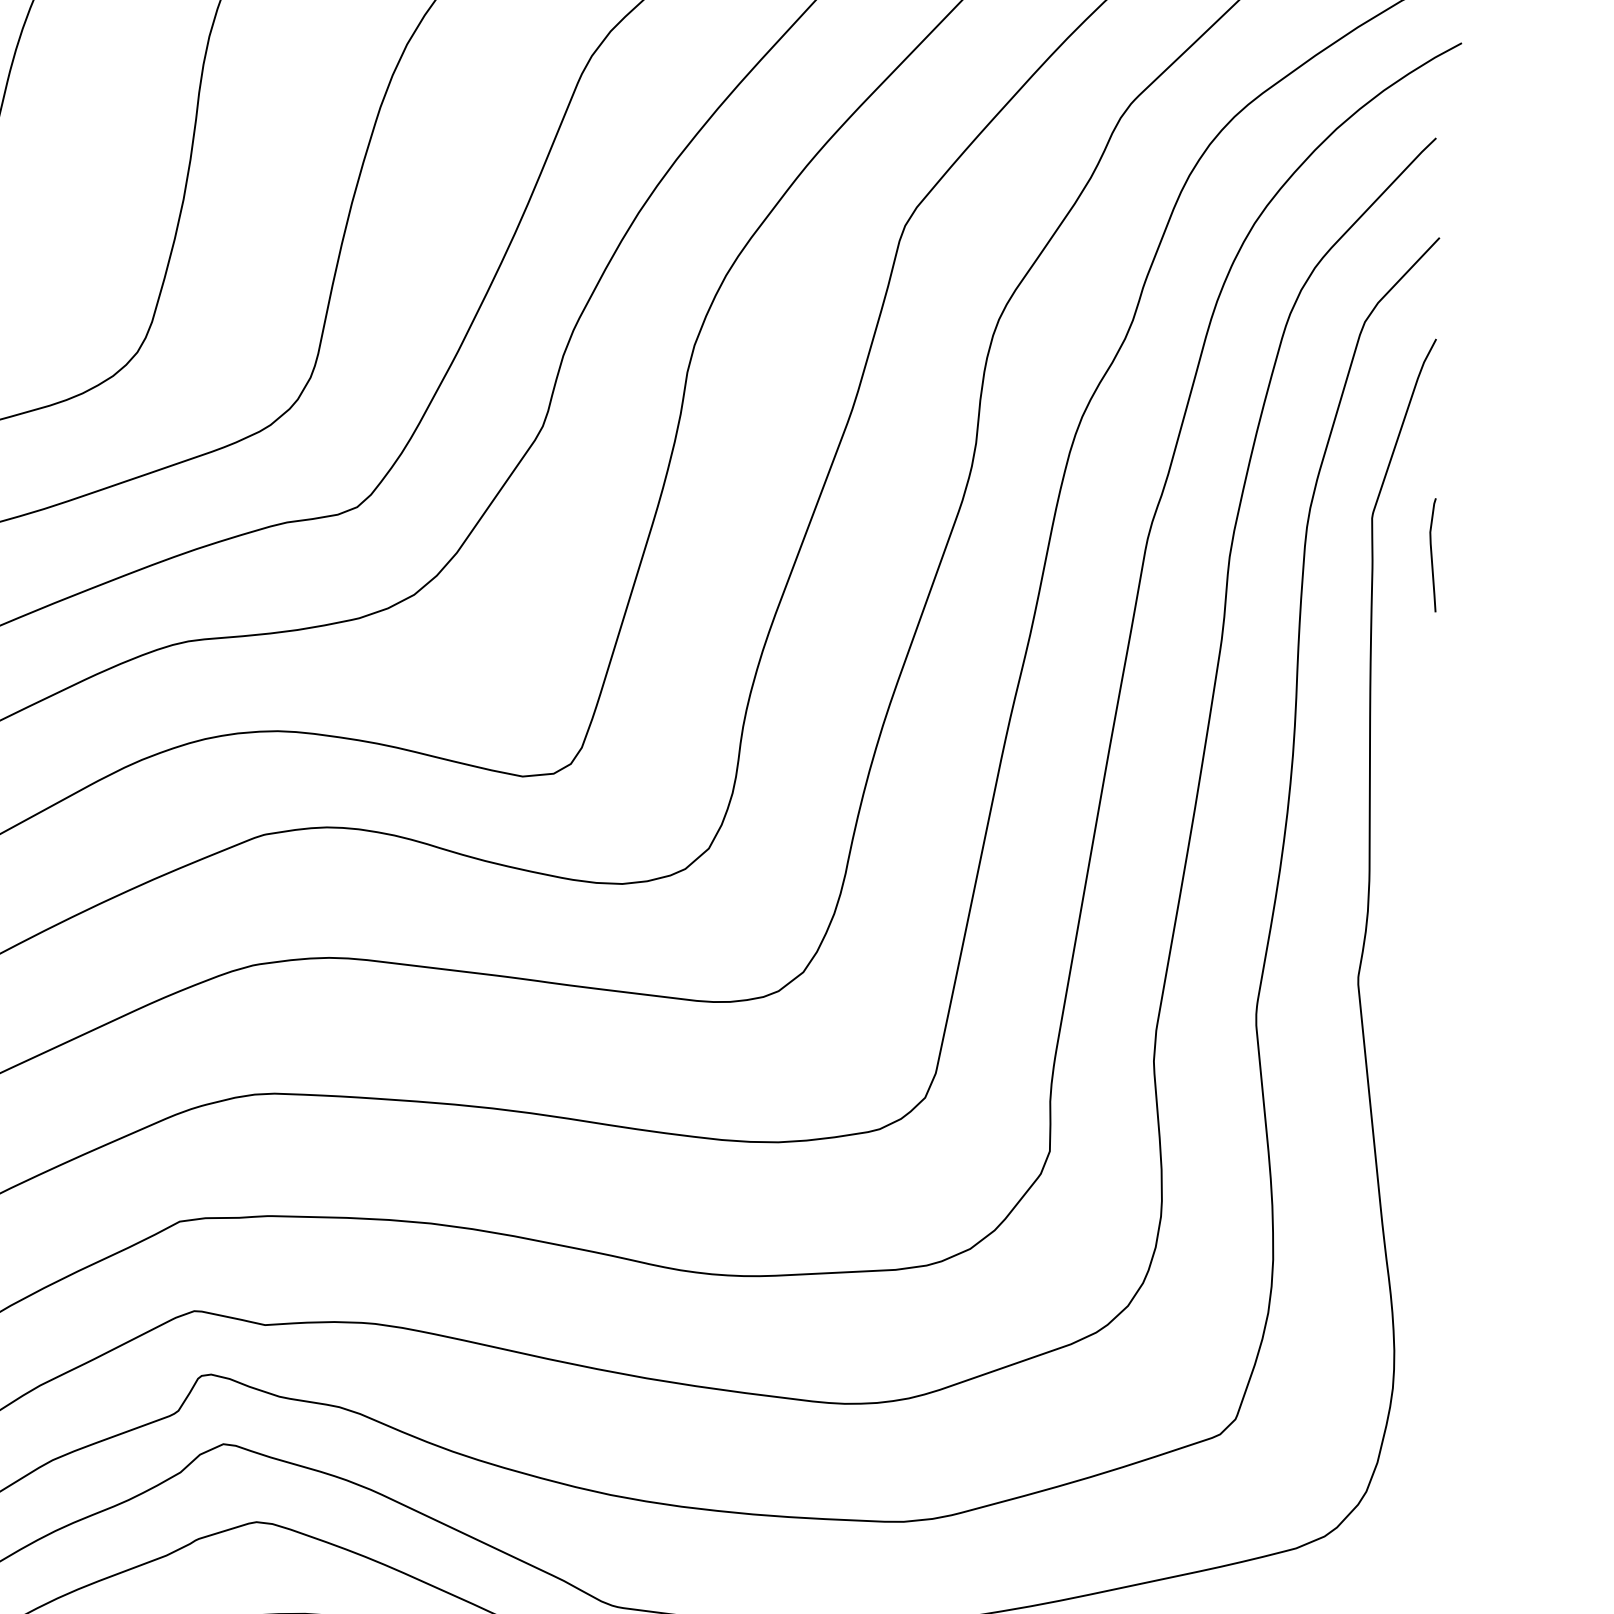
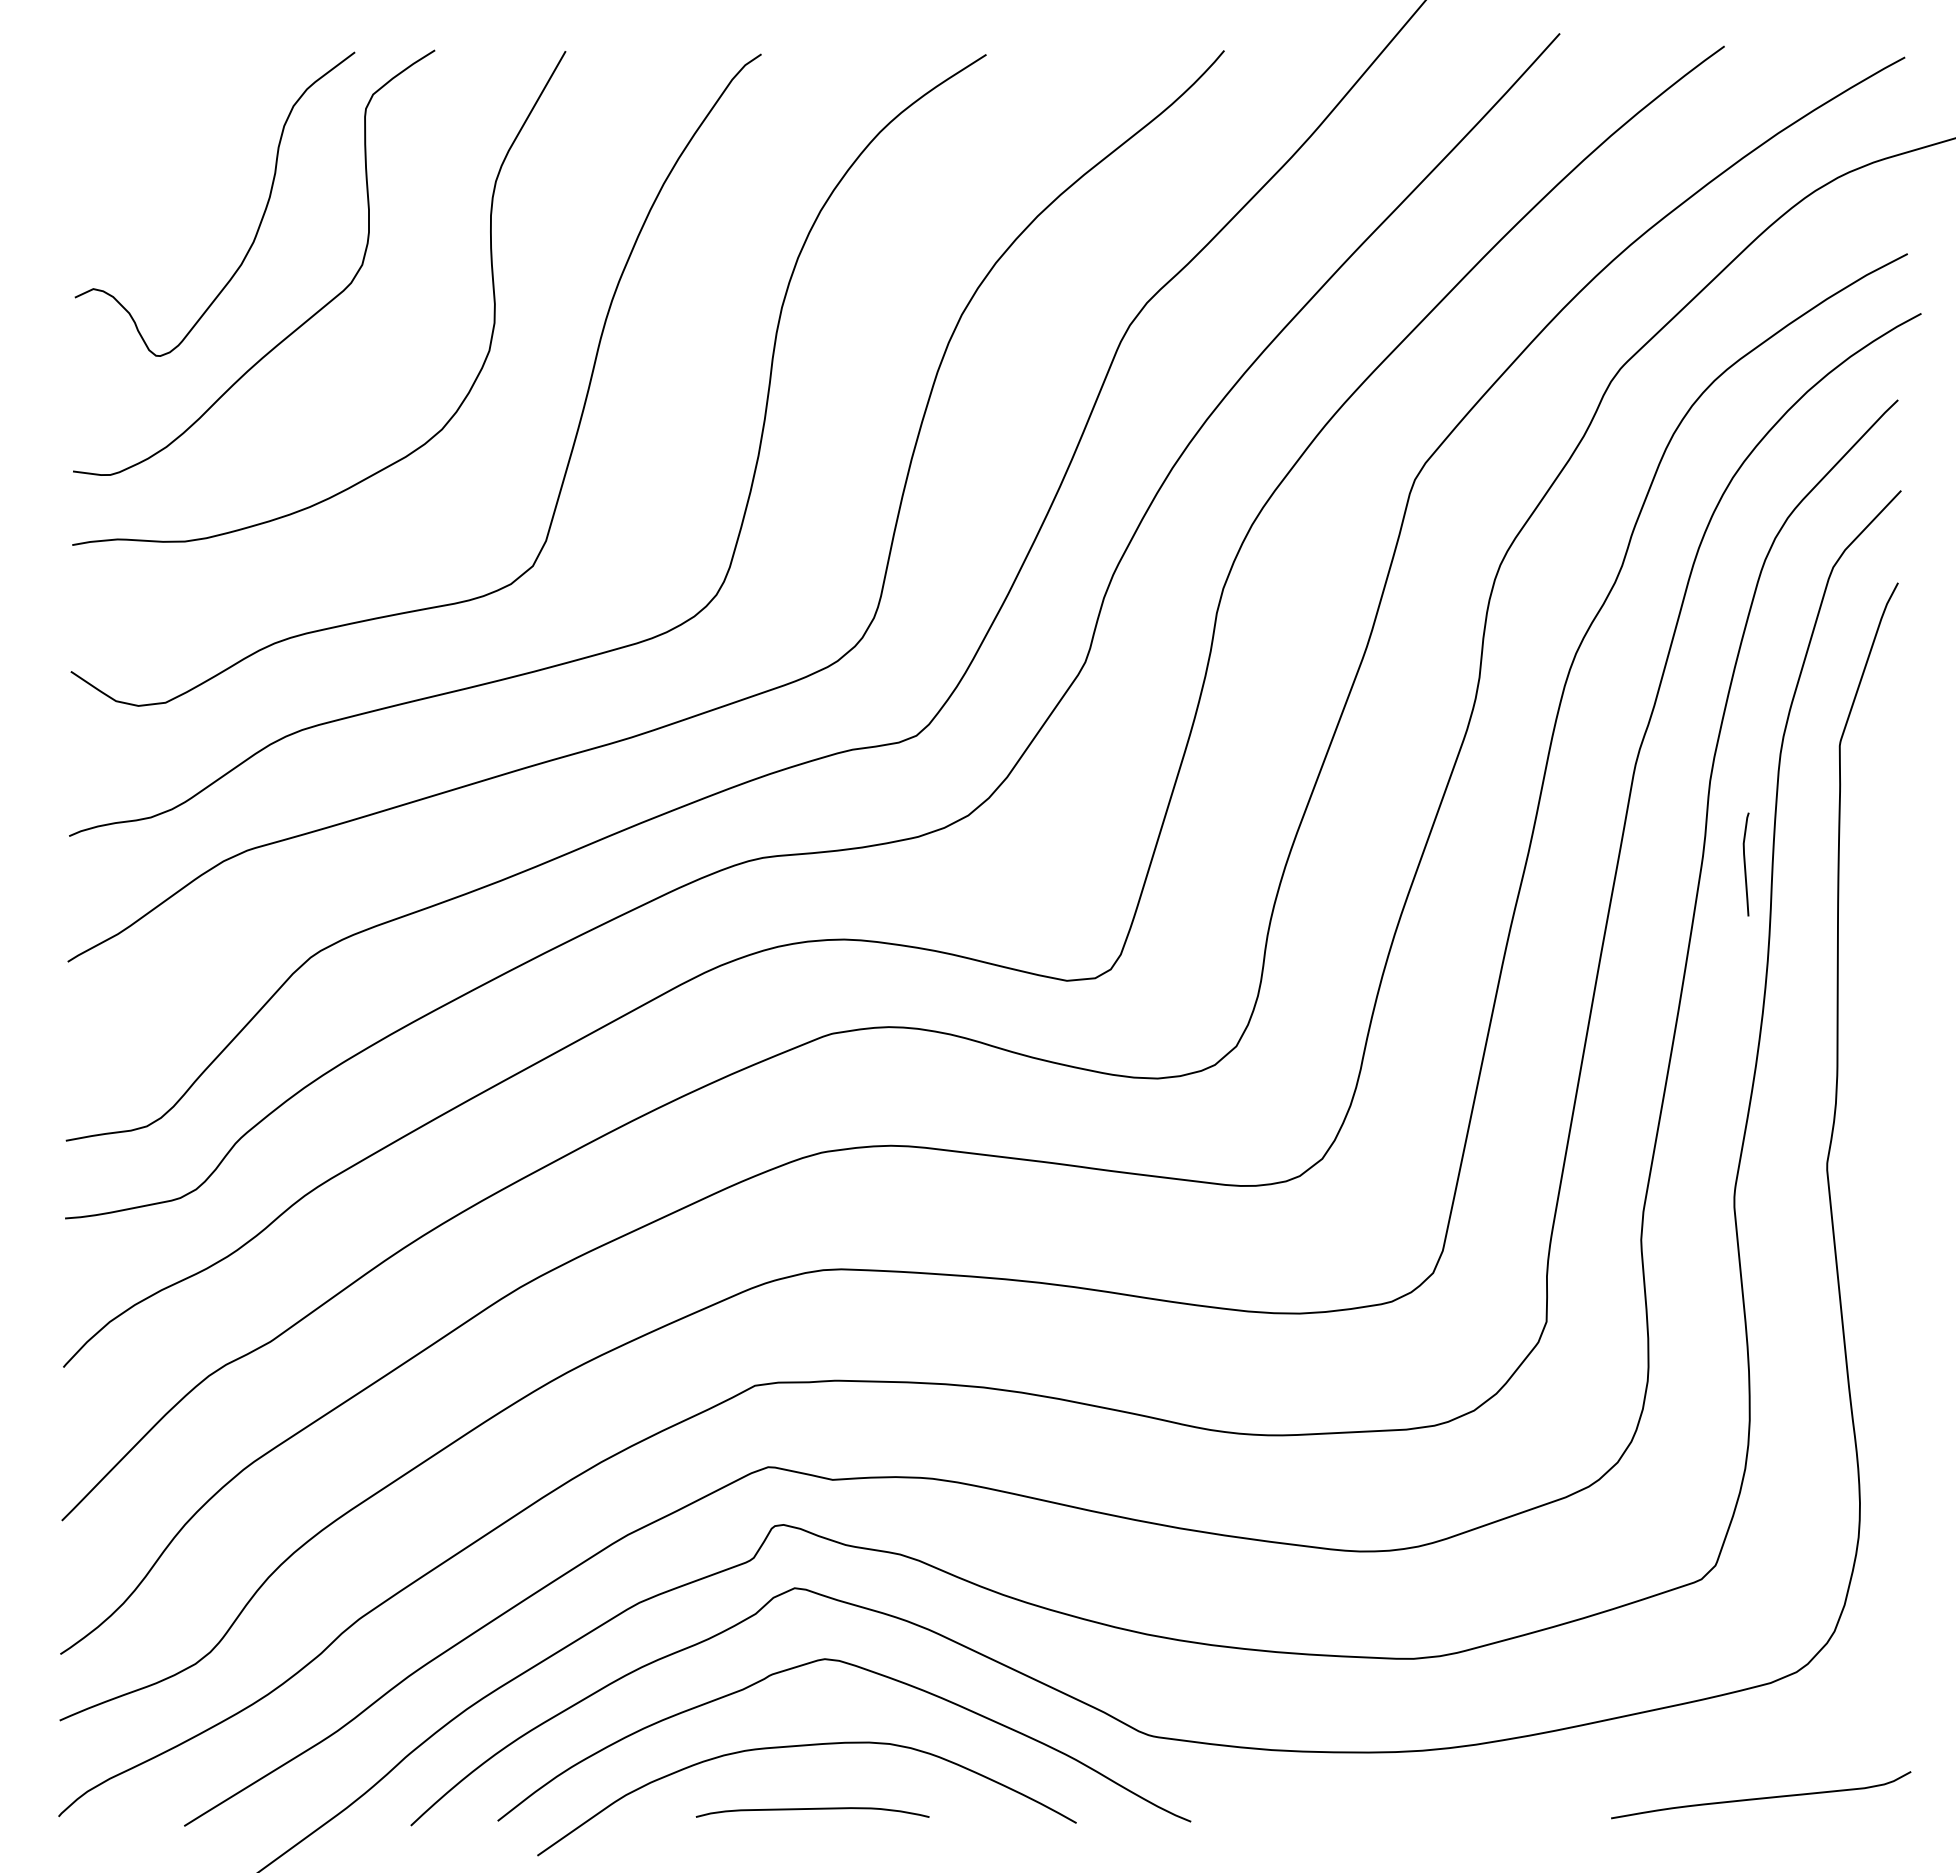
curve: (1432, 555) -> (1745, 864), moved

